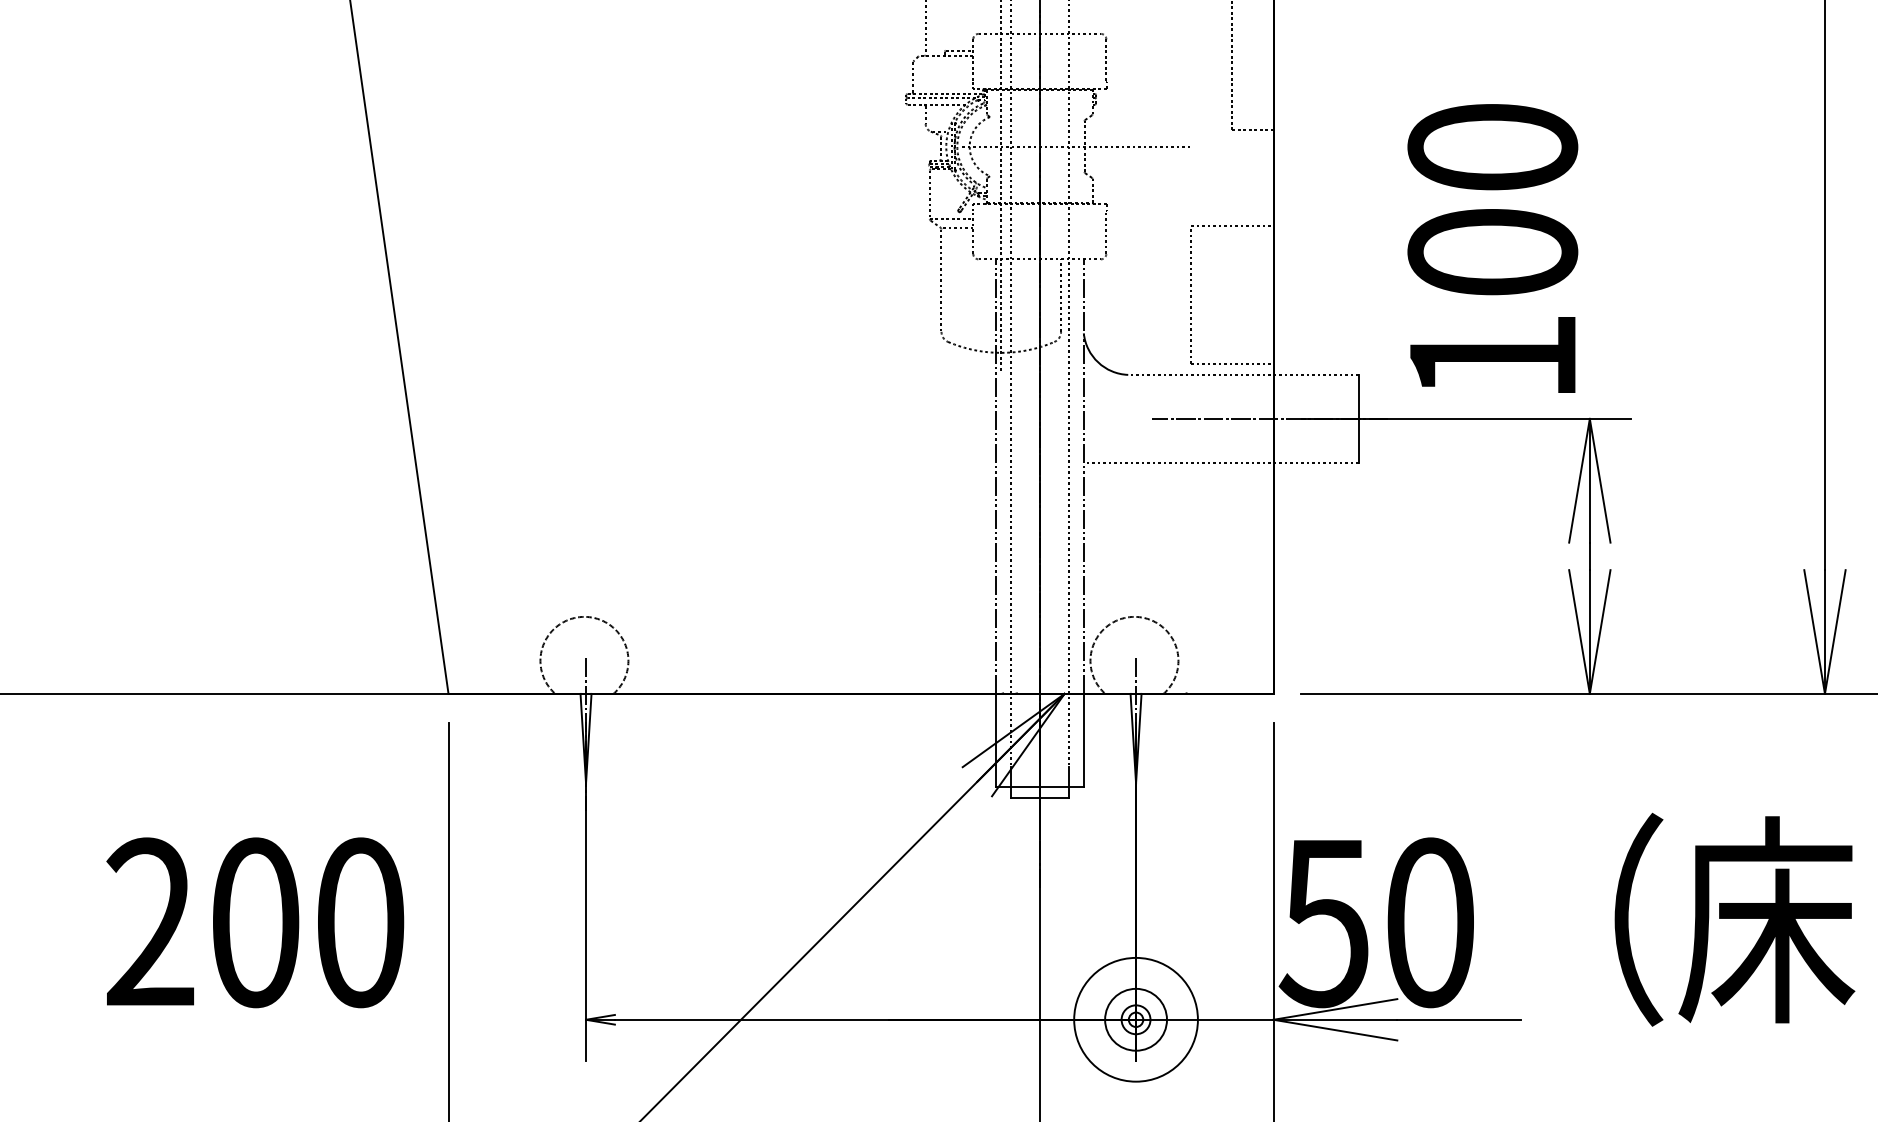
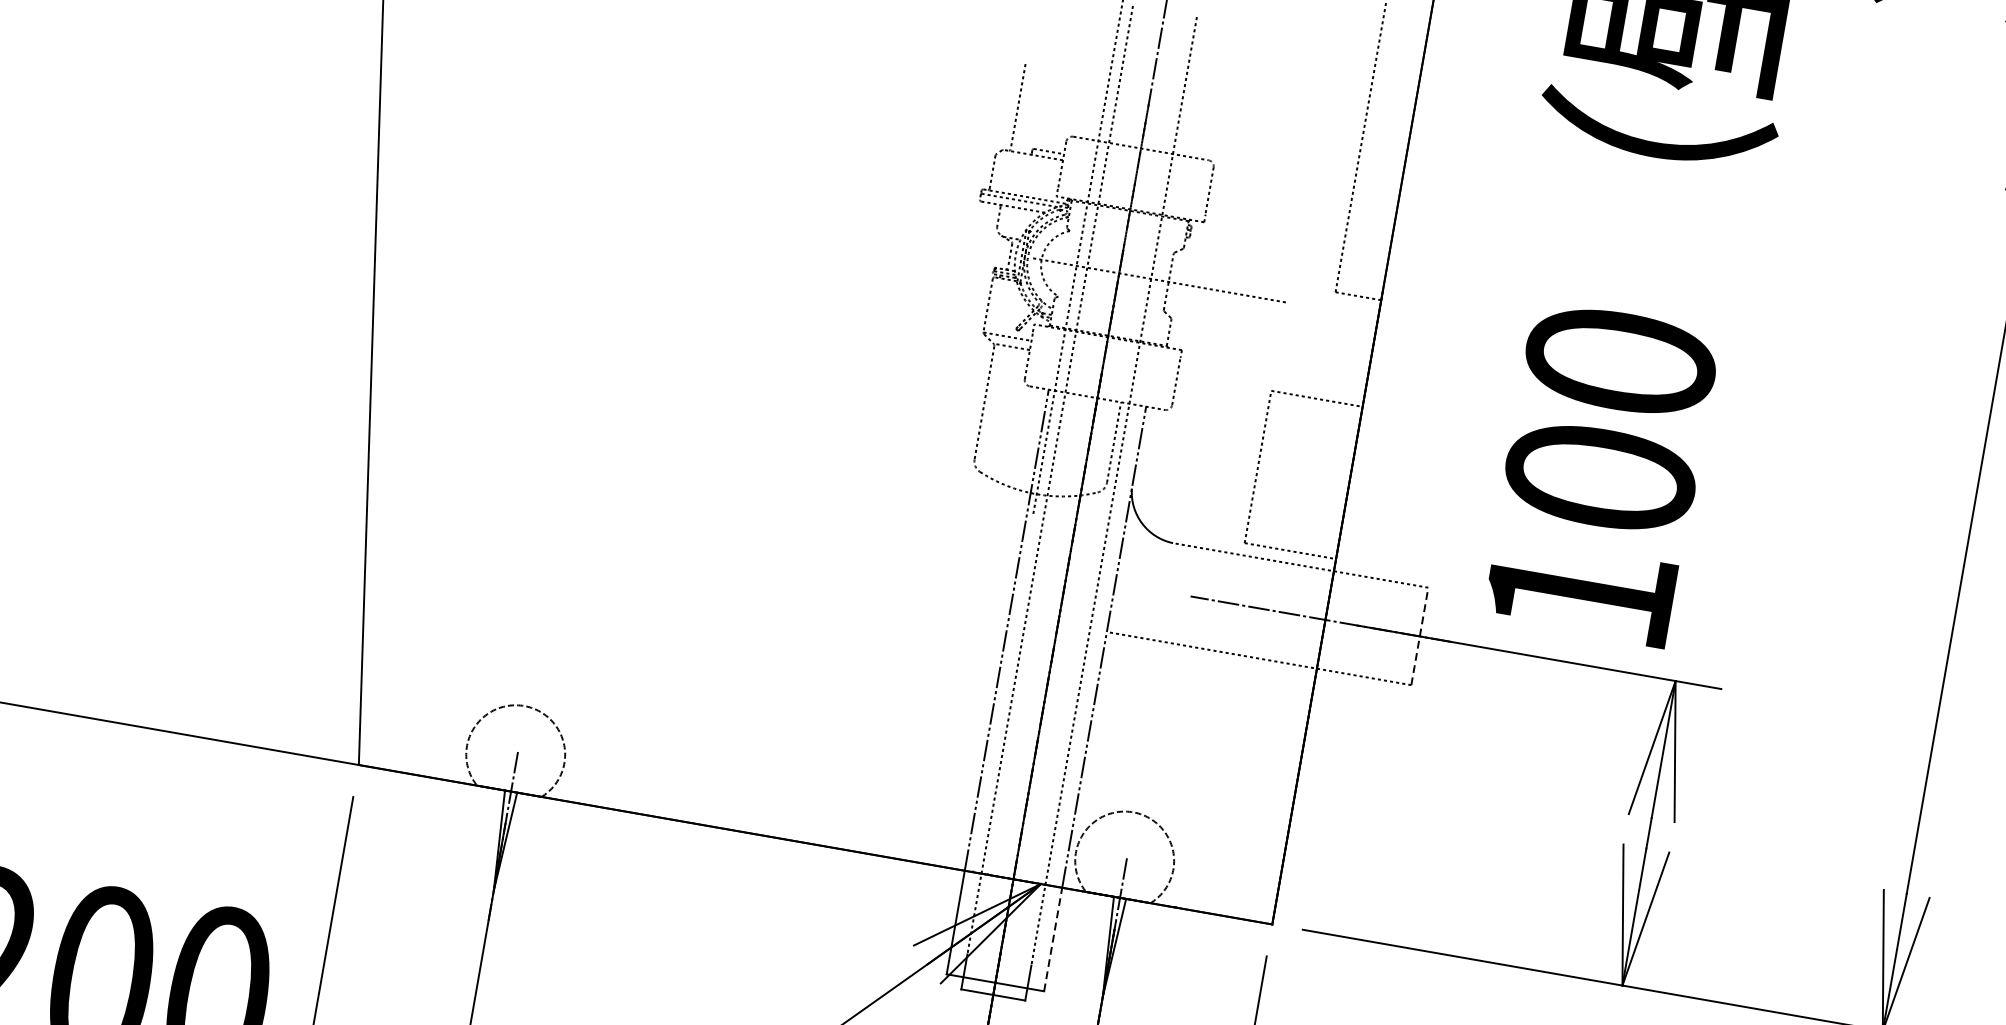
line: (1358, 418) -> (1419, 635), solid -> dashed
line: (1083, 740) -> (1052, 939), solid -> dashed

